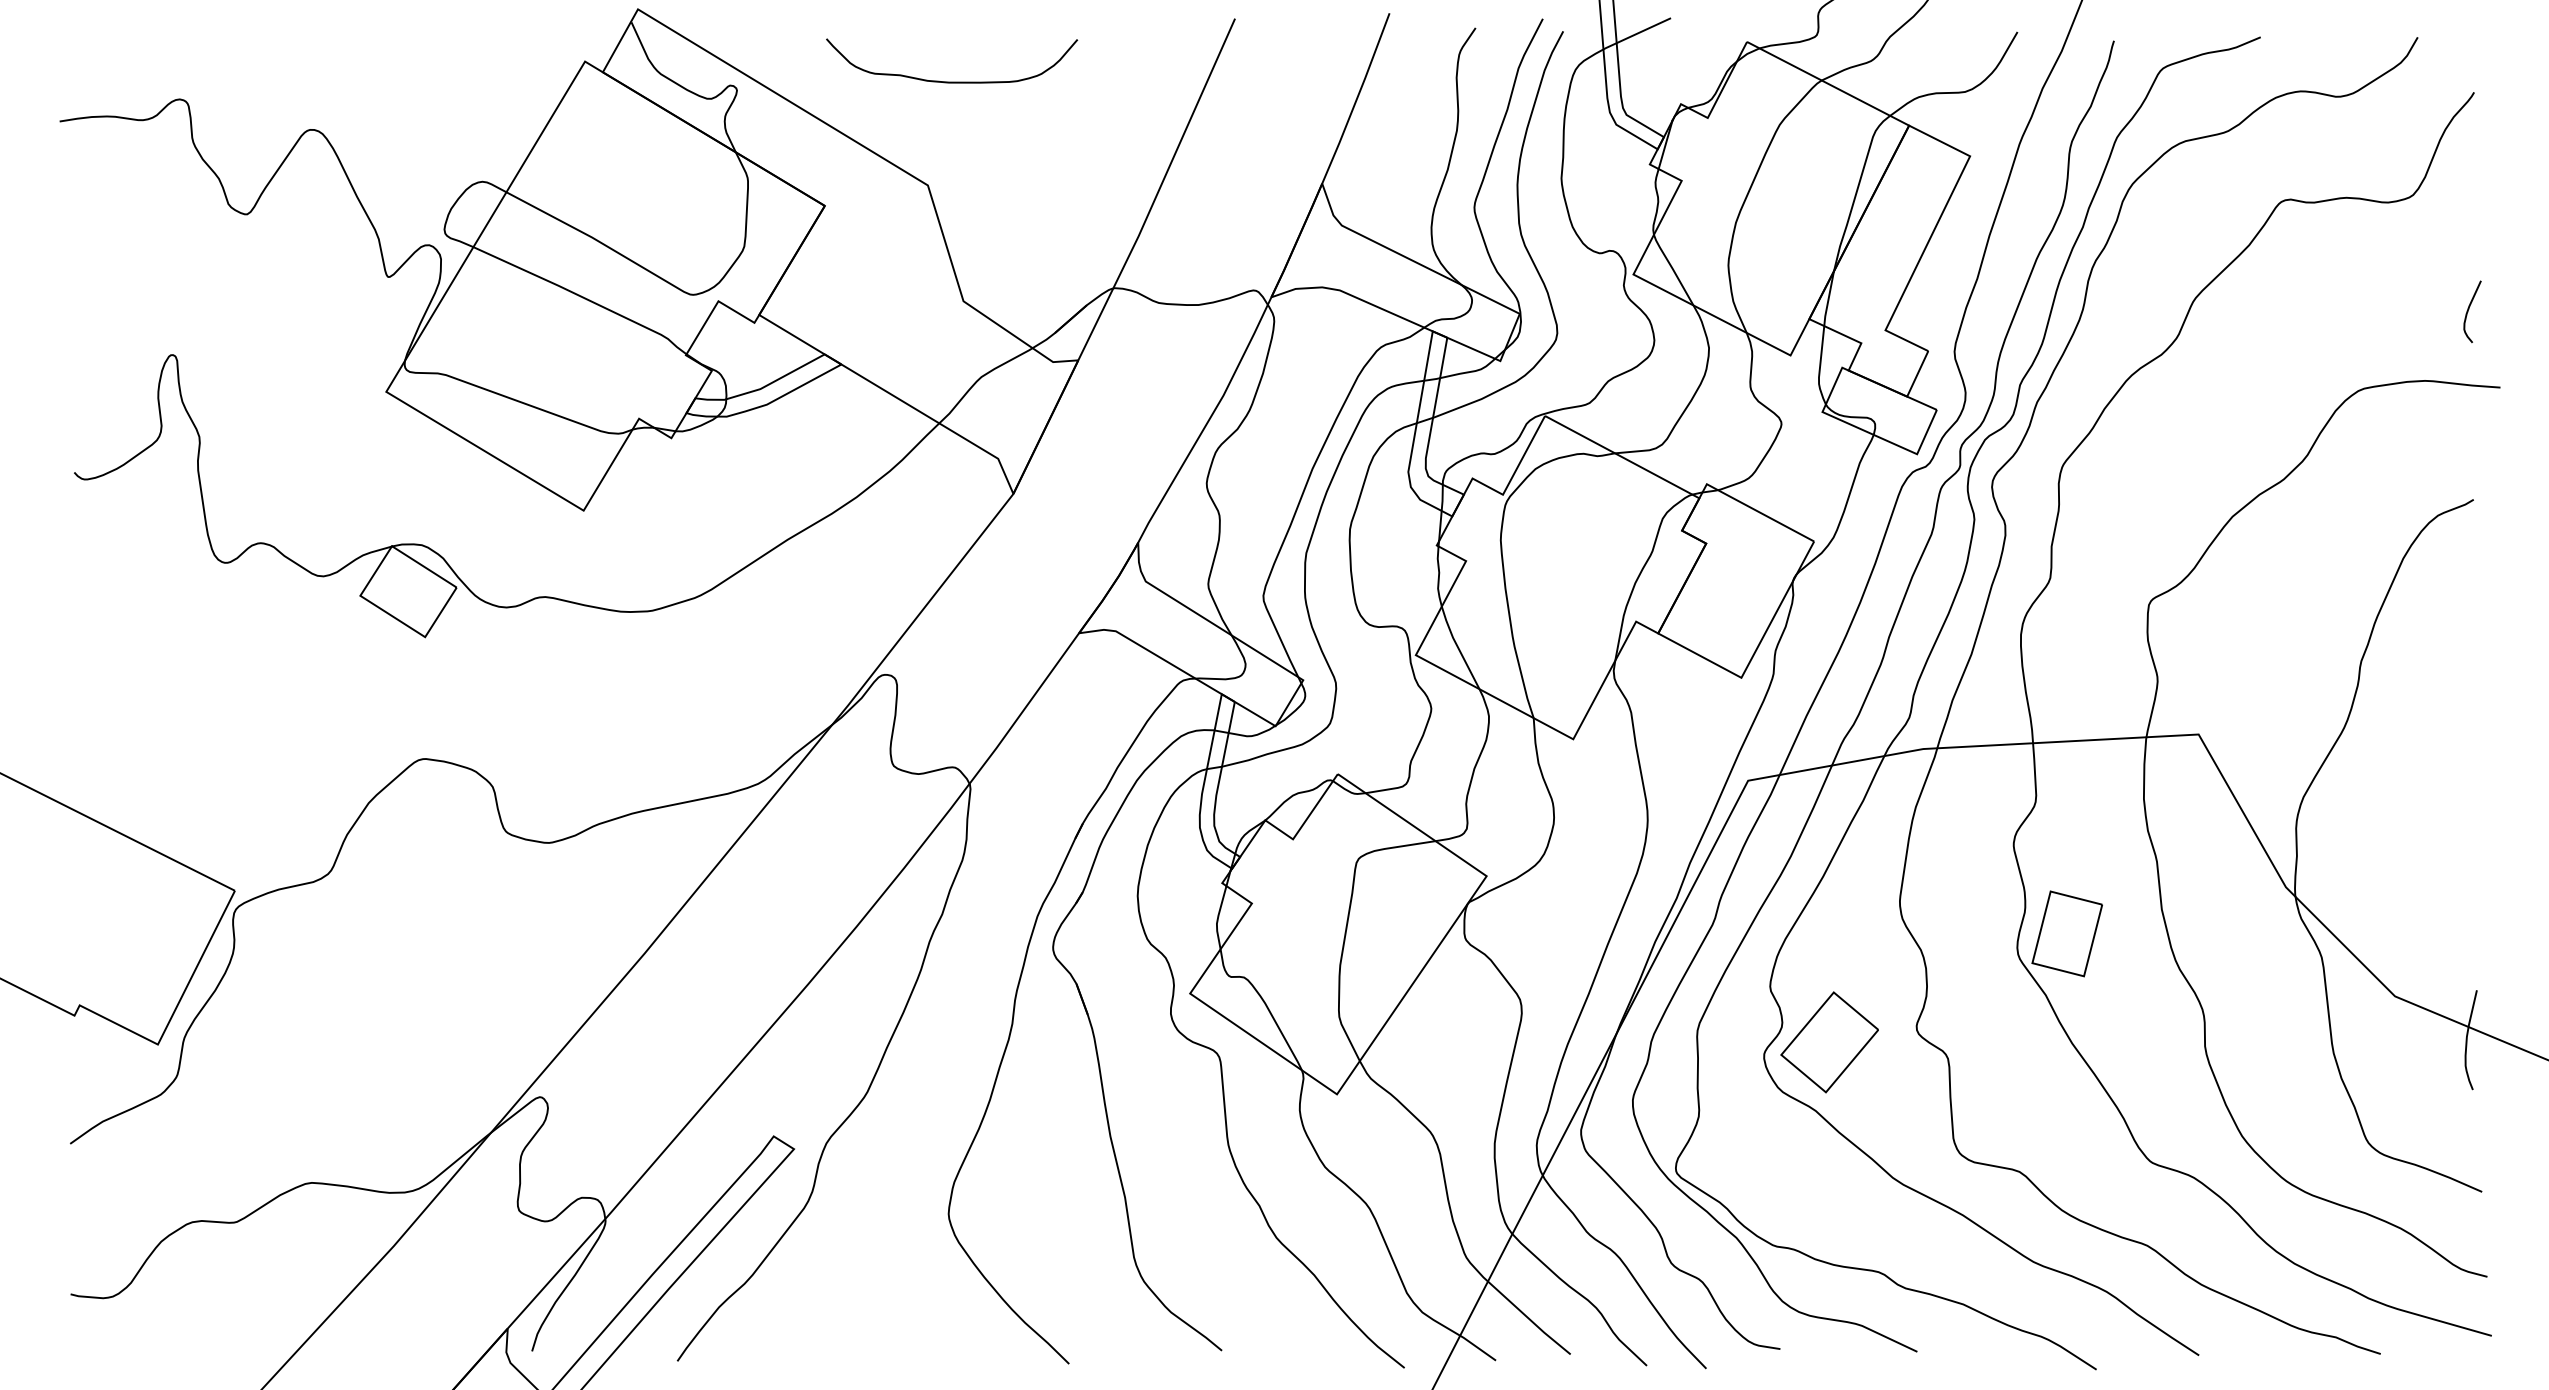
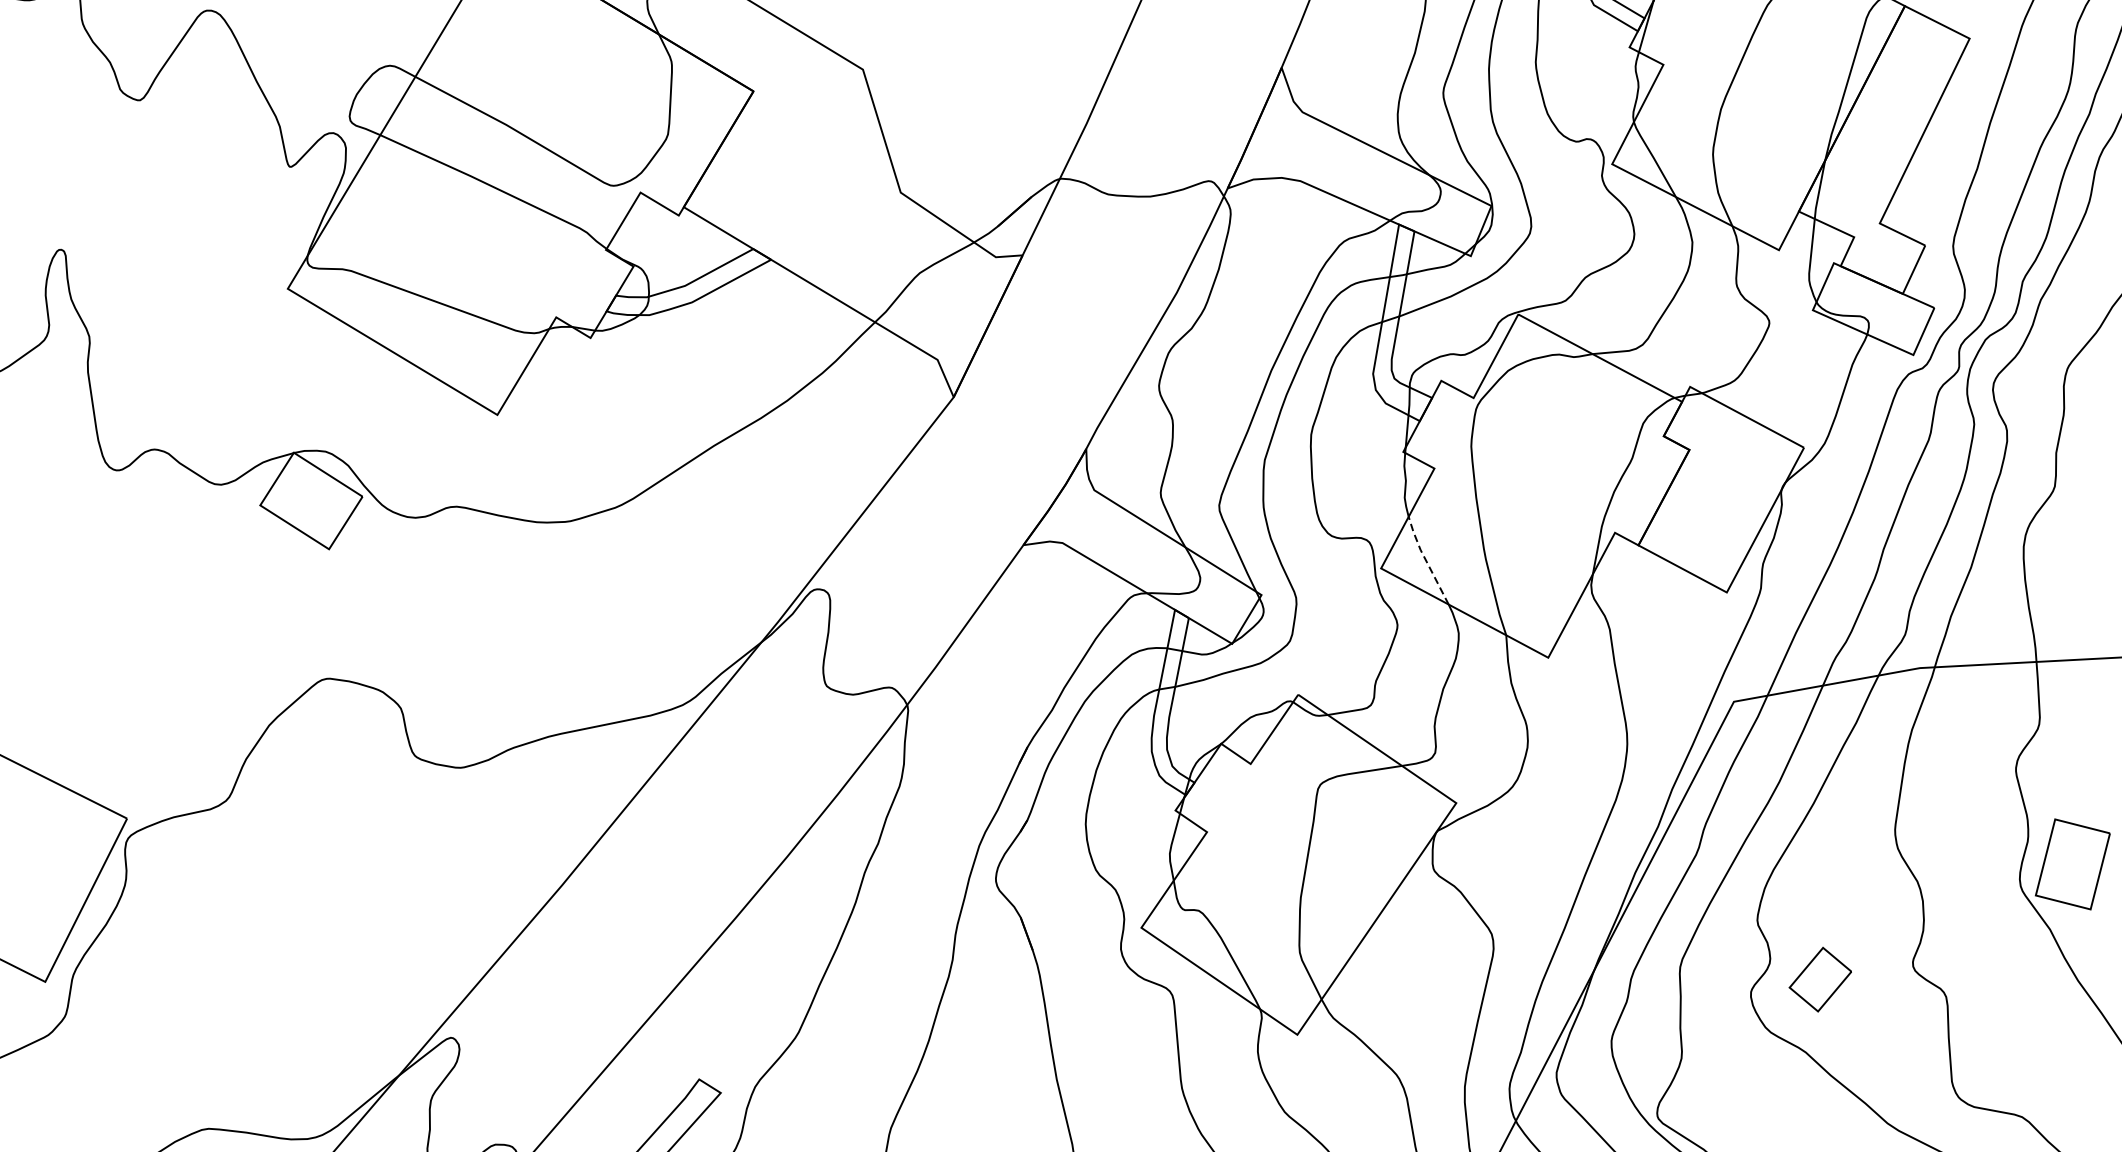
line: (1458, 647) -> (1426, 560), solid -> dashed
part: (1829, 1042) -> (1820, 979), size x0.6

